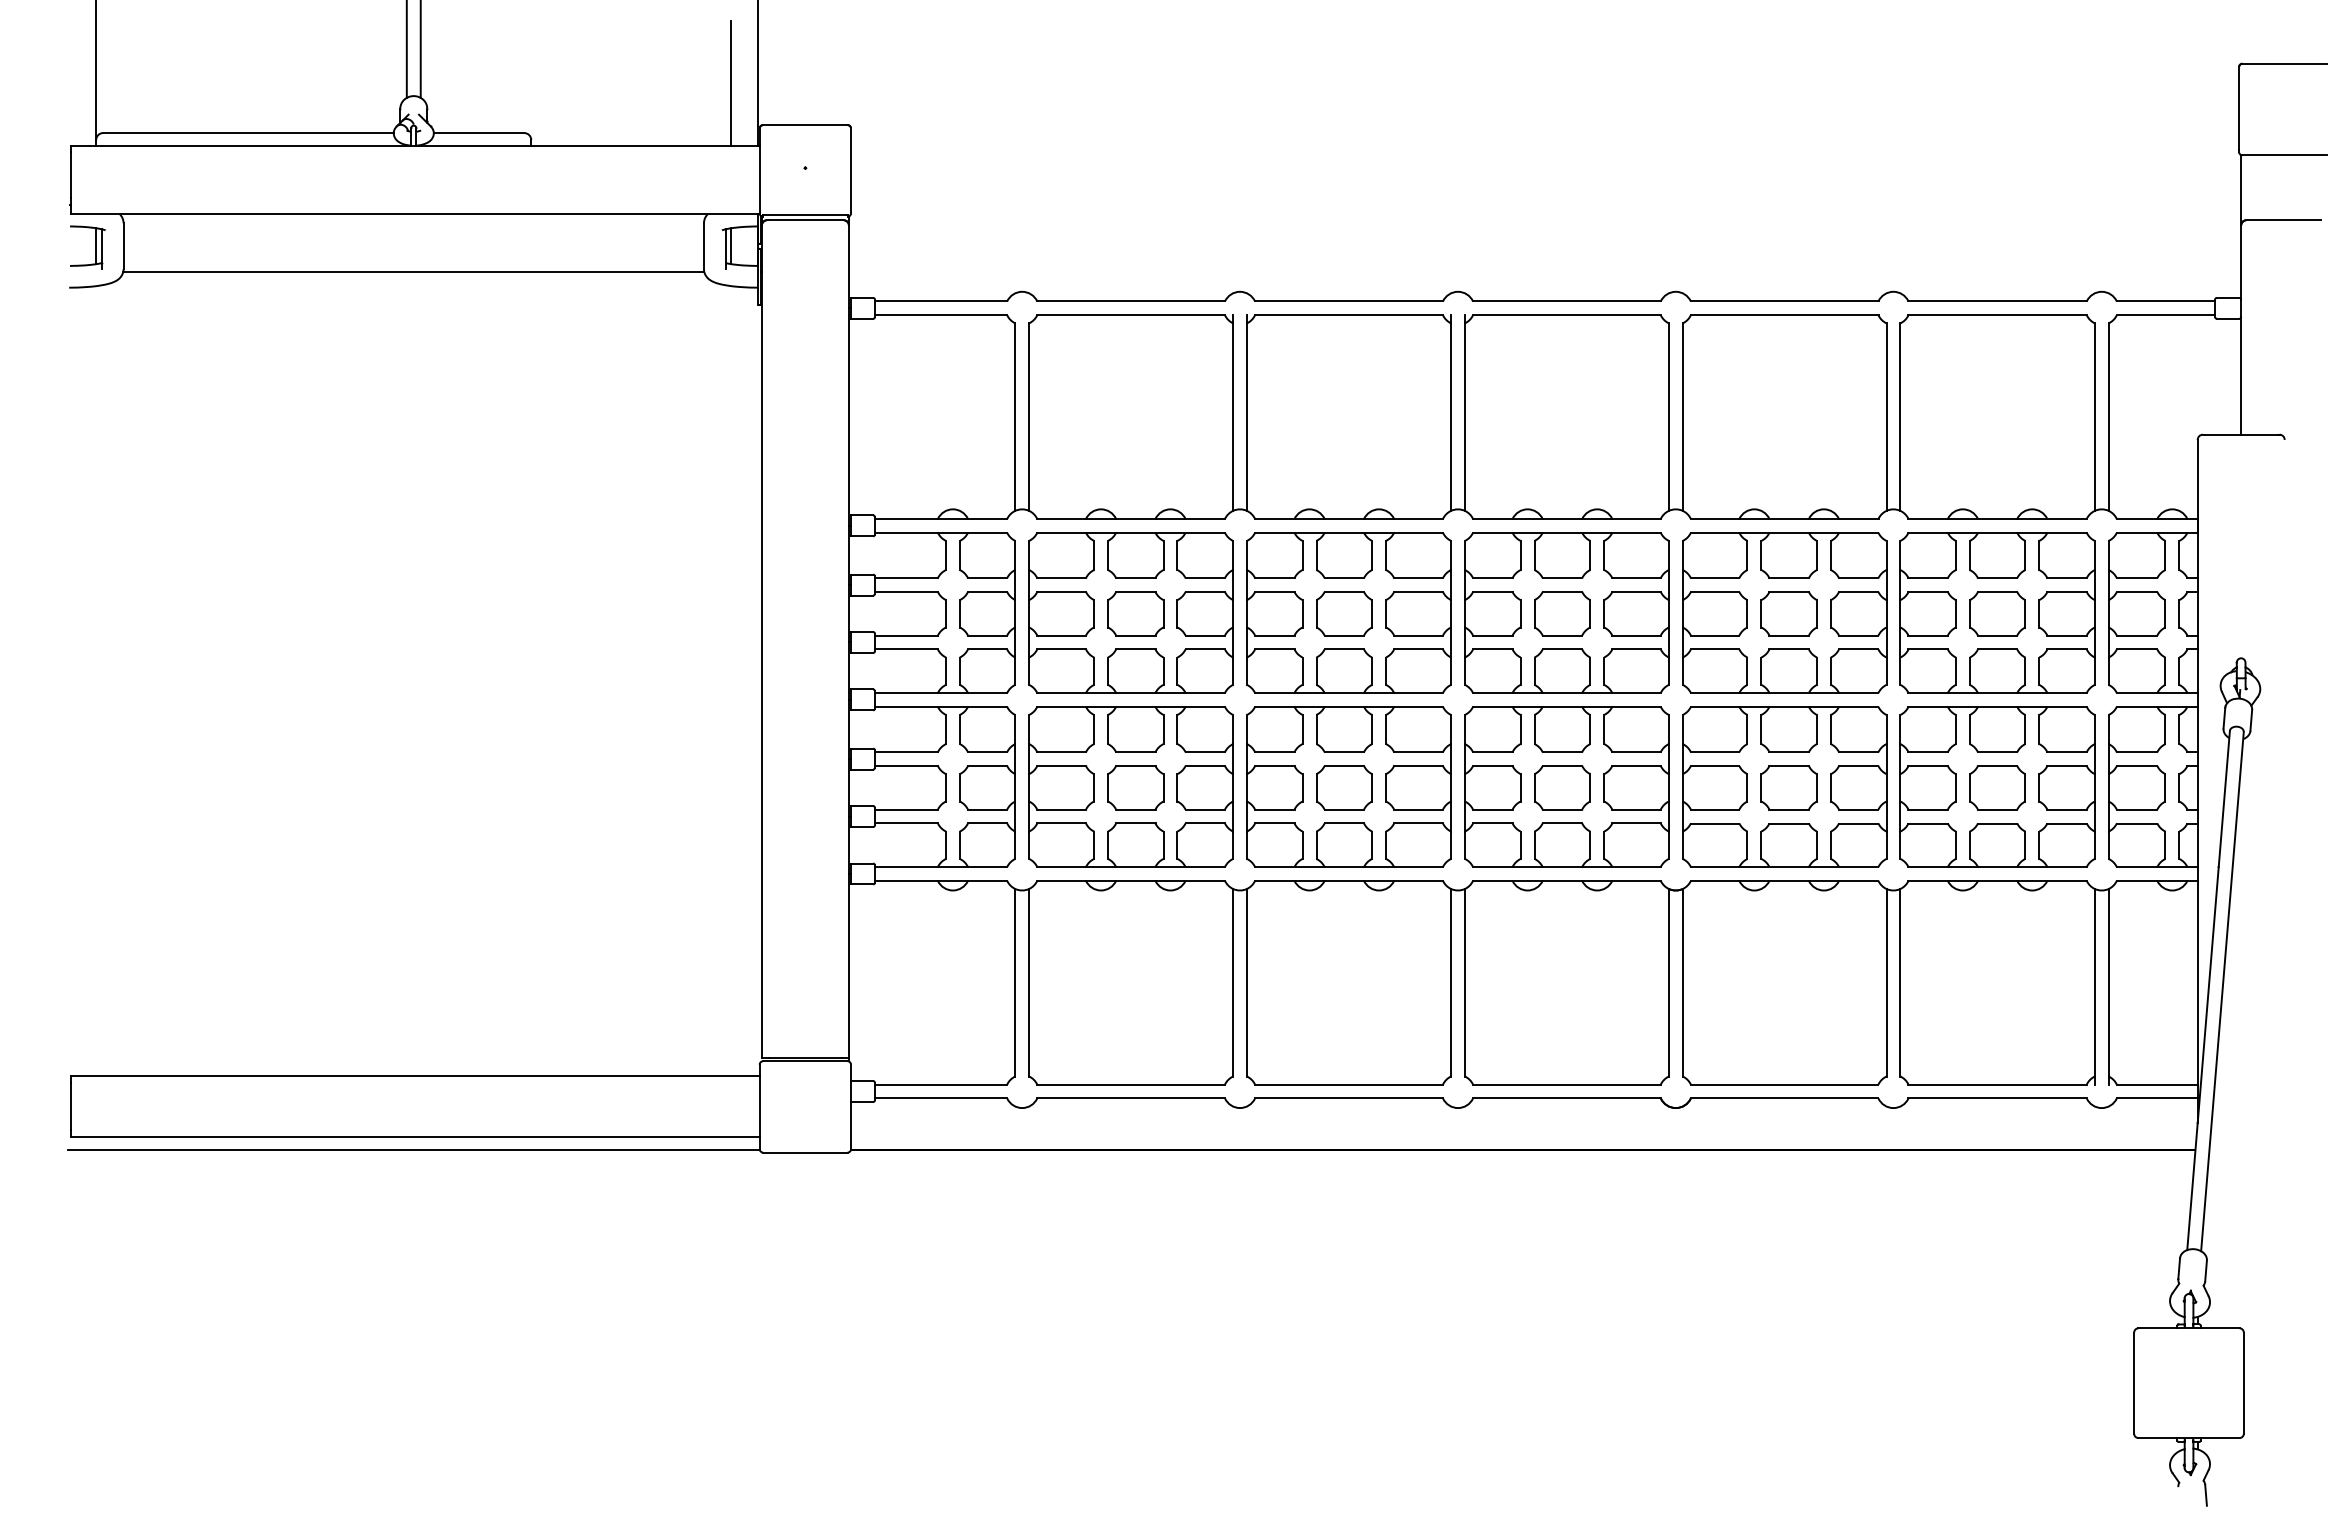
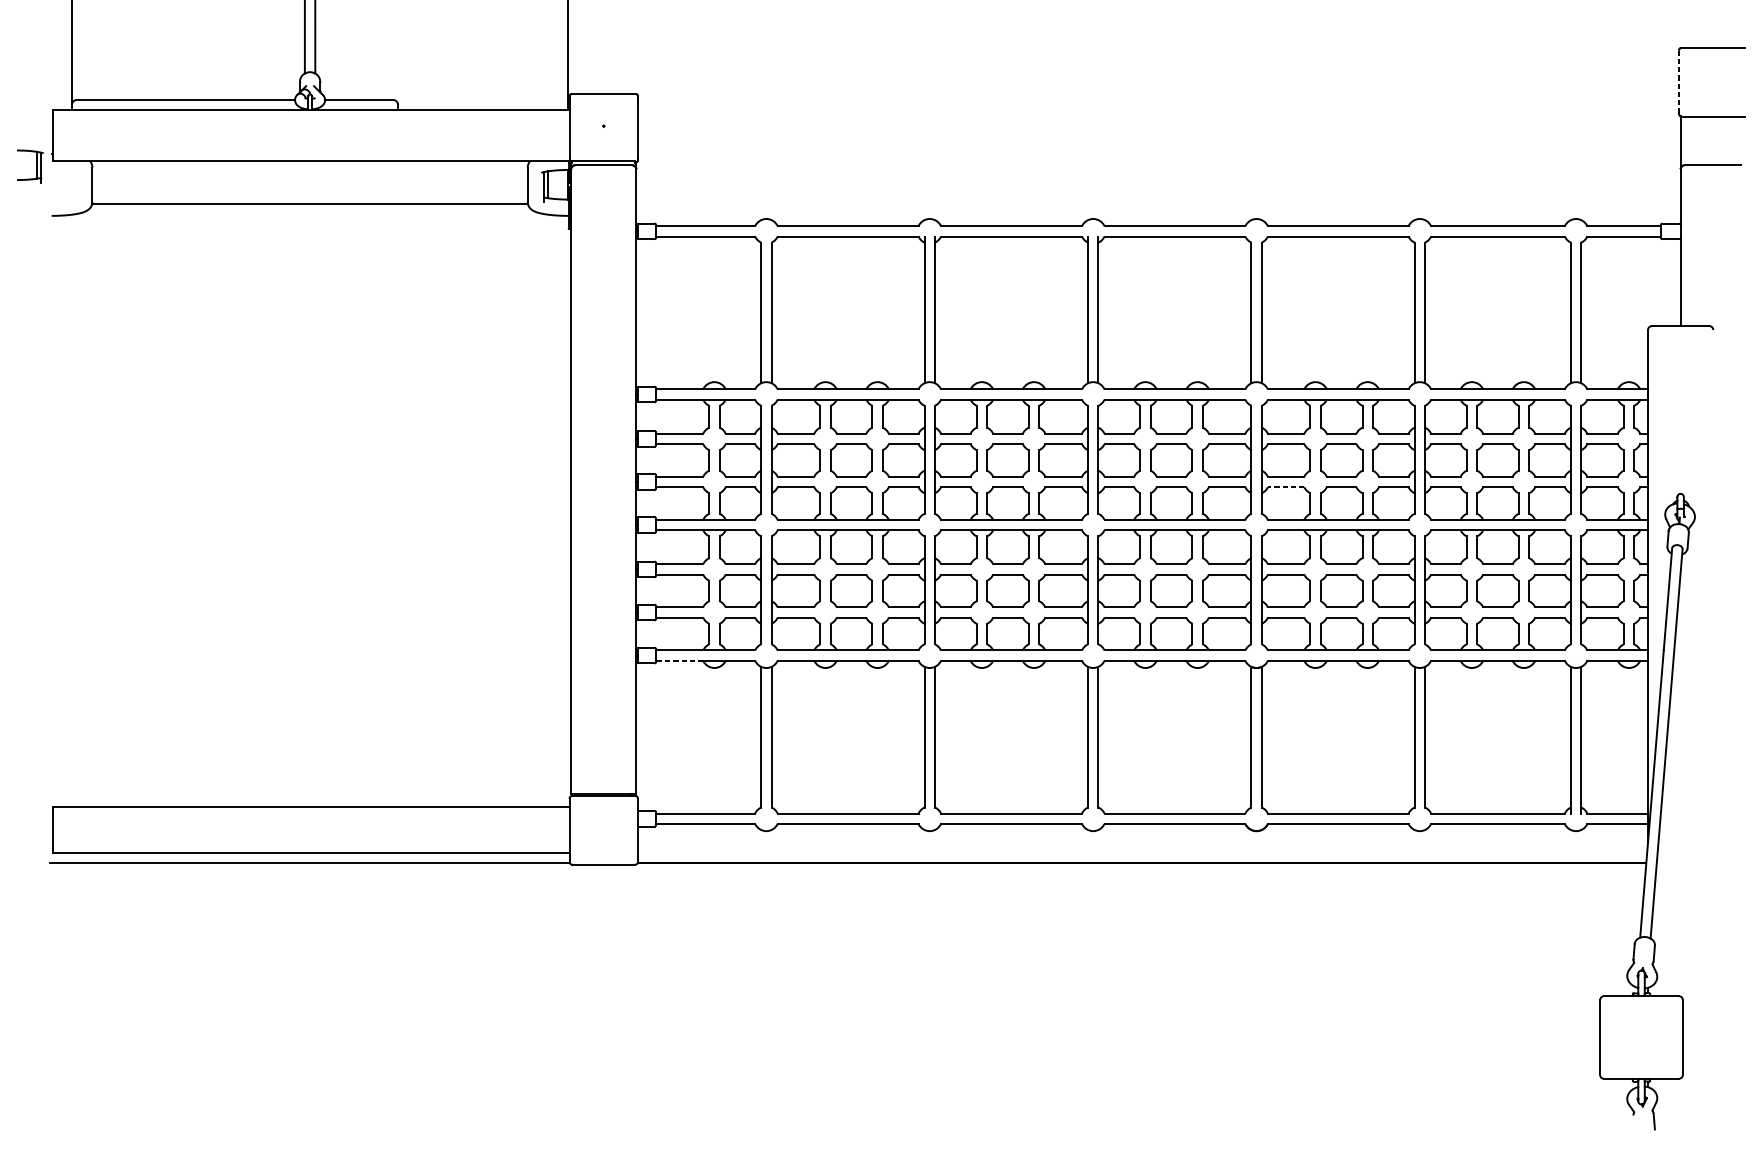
line: (731, 83) -> (548, 62), removed
line: (2239, 108) -> (1679, 81), solid -> dashed
part: (95, 247) -> (36, 166), moved
line: (1714, 649) -> (1285, 487), solid -> dashed
line: (906, 880) -> (679, 660), solid -> dashed

